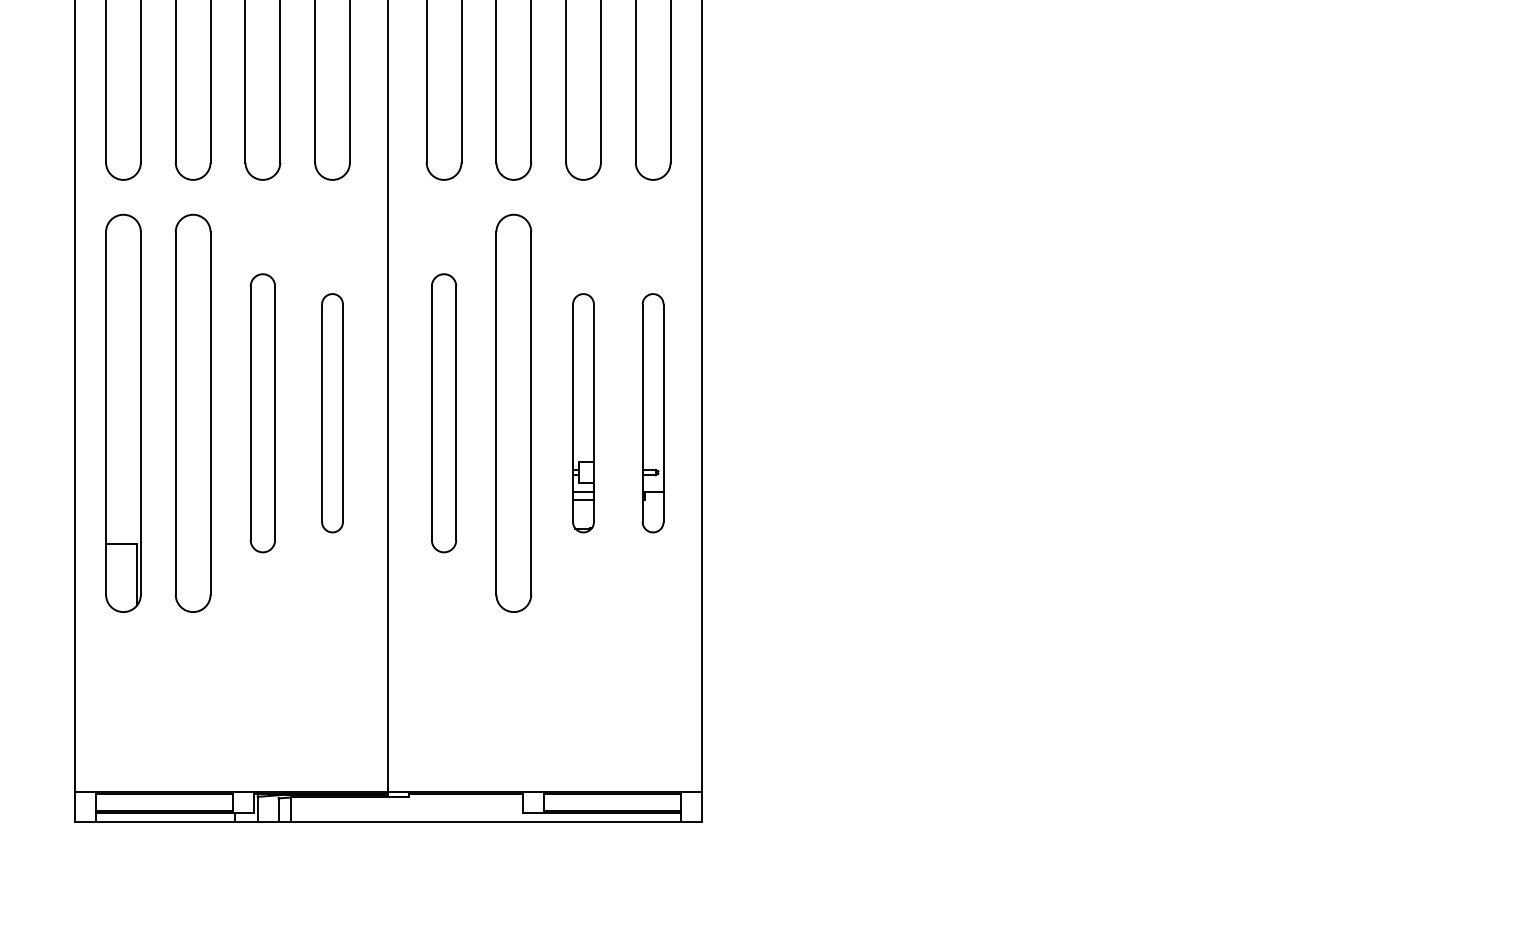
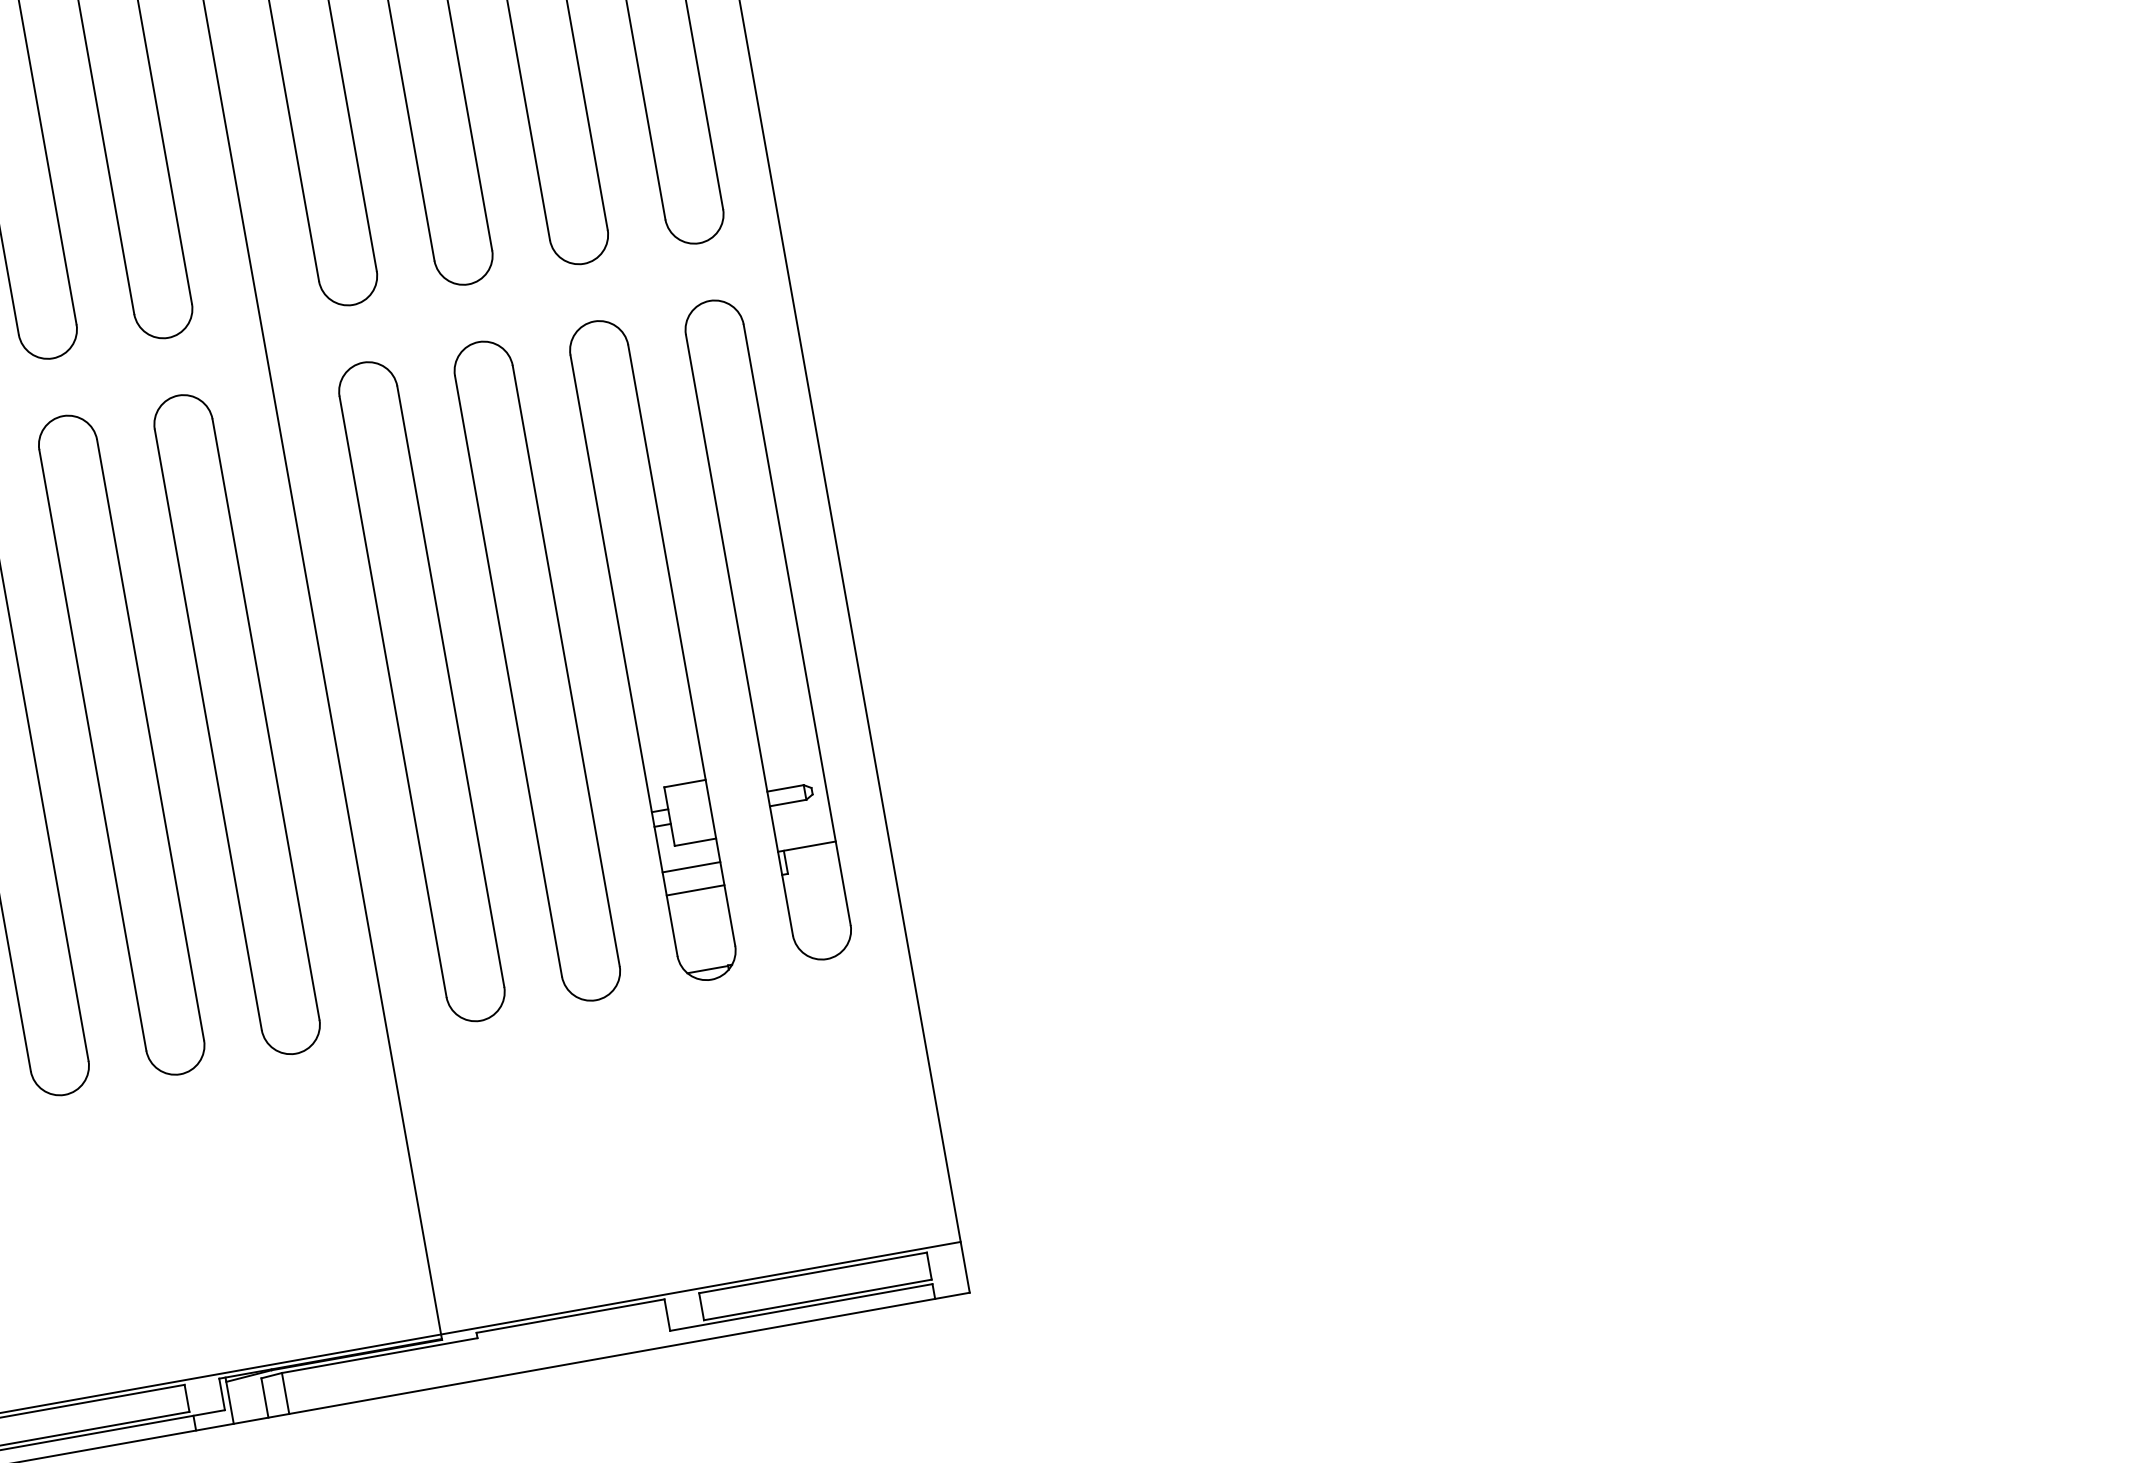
part: (262, 412) -> (120, 743), size x1.43
part: (332, 412) -> (236, 723), size x1.67
part: (443, 412) -> (420, 690), size x1.43
part: (583, 412) -> (652, 649), size x1.67
part: (652, 412) -> (766, 628), size x1.67

